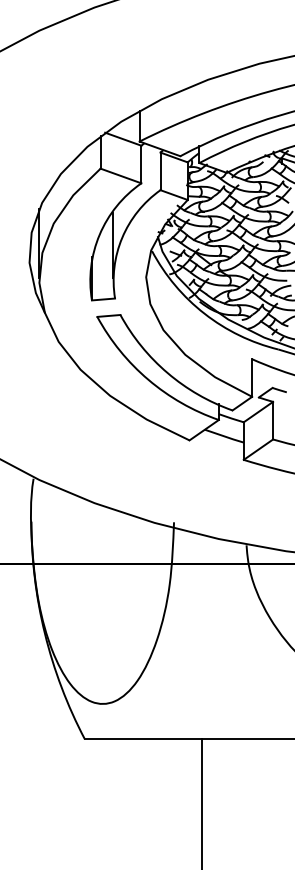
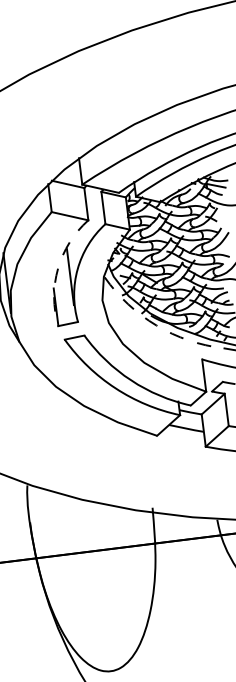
arc: (99, 234) -> (57, 268), solid -> dashed
arc: (204, 313) -> (156, 325), solid -> dashed

